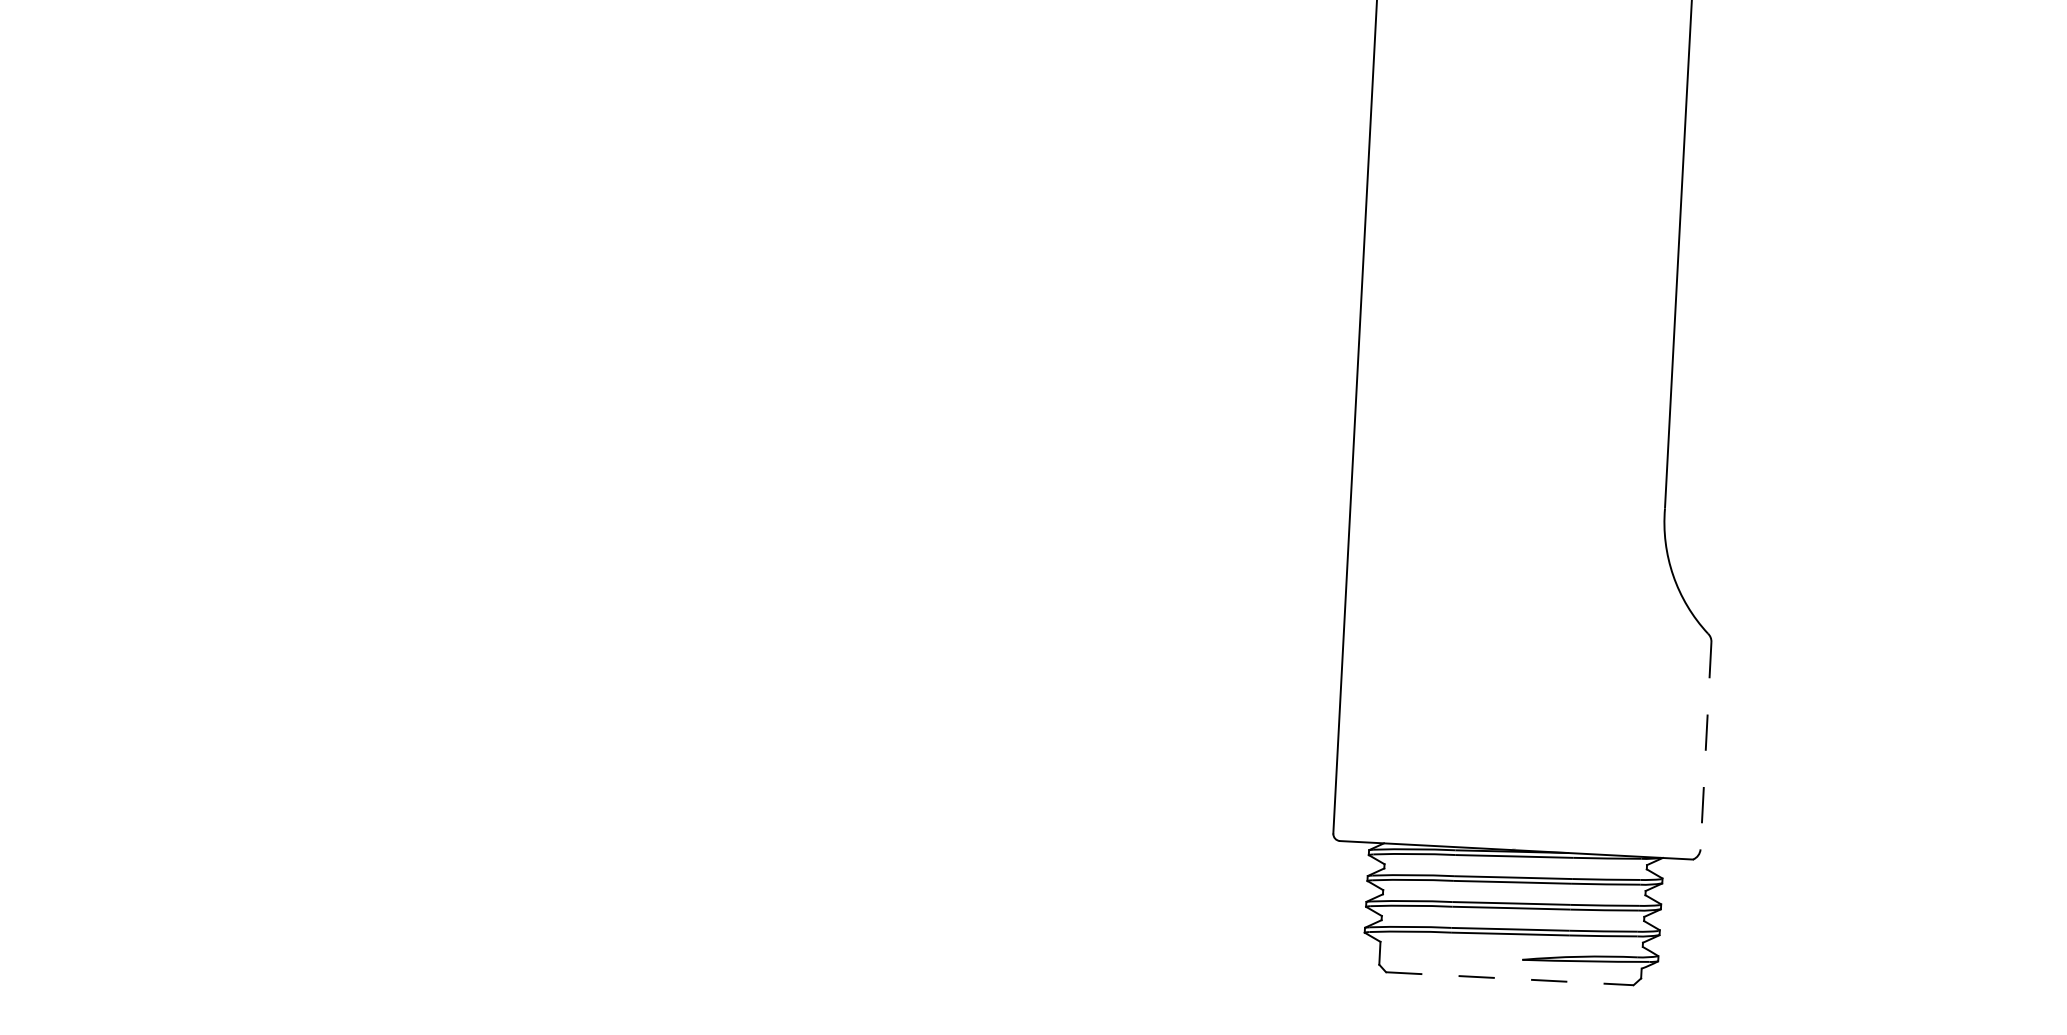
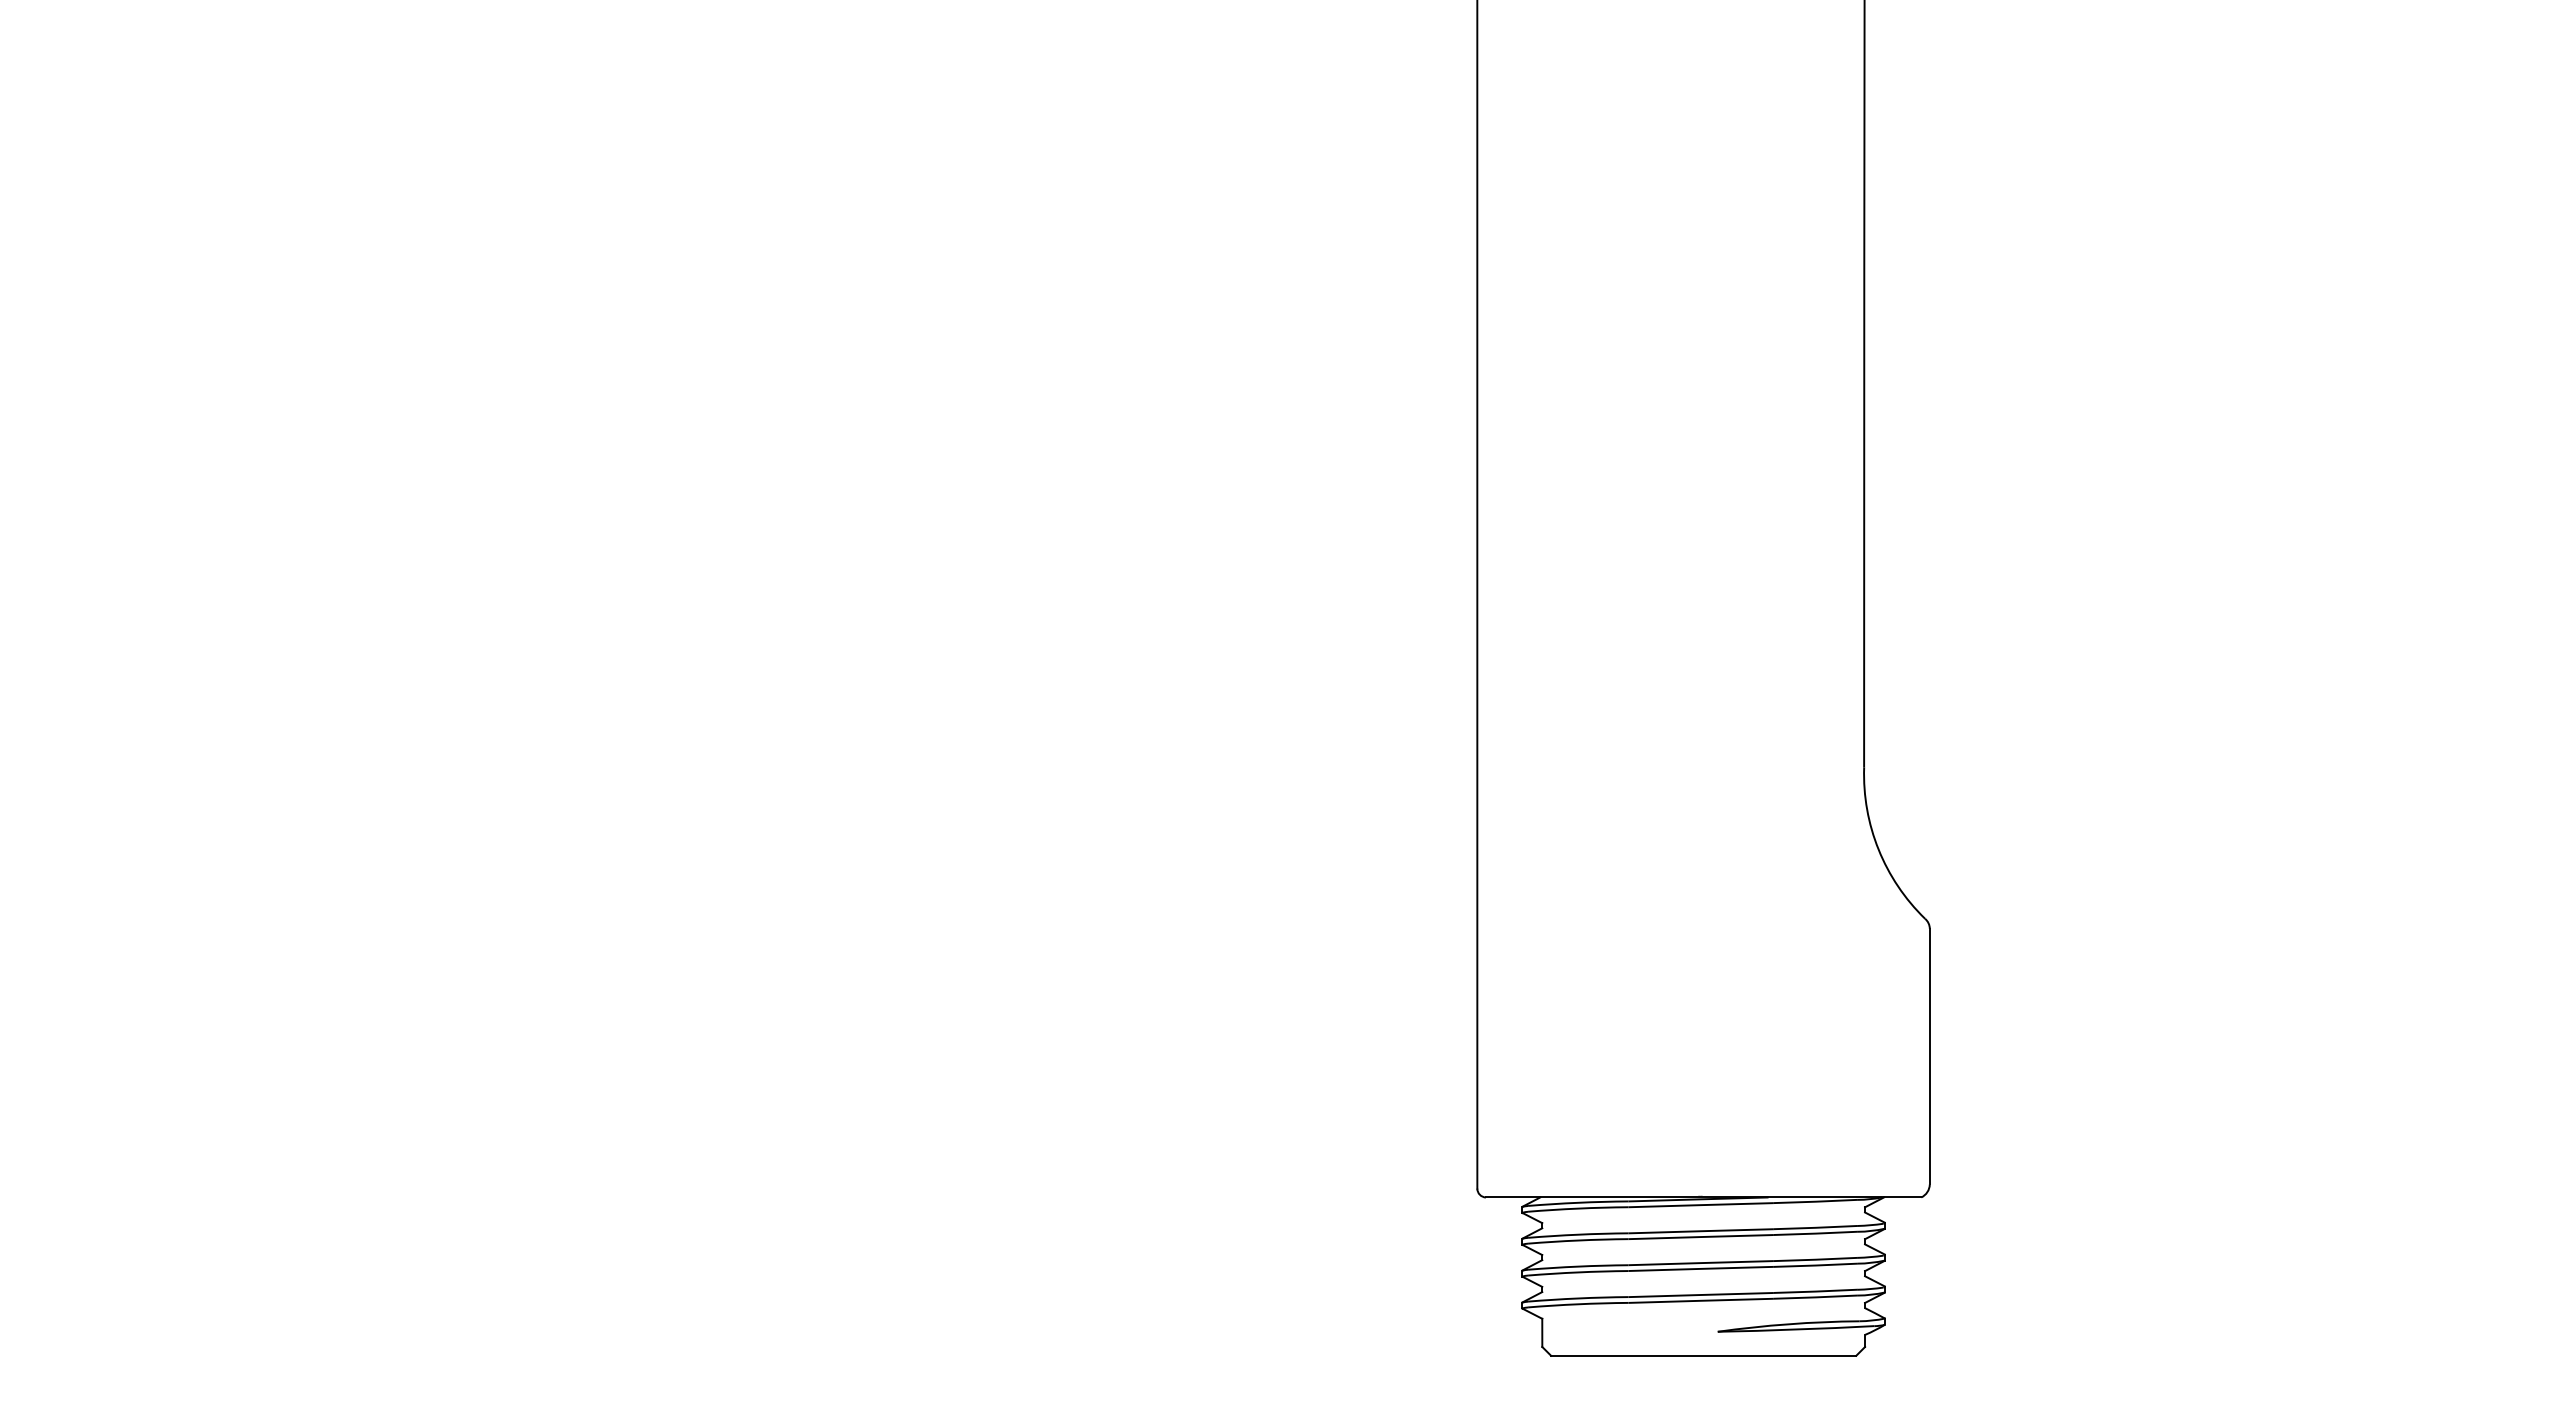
line: (1705, 745) -> (1929, 1056), dashed -> solid
line: (1509, 978) -> (1703, 1355), dashed -> solid

